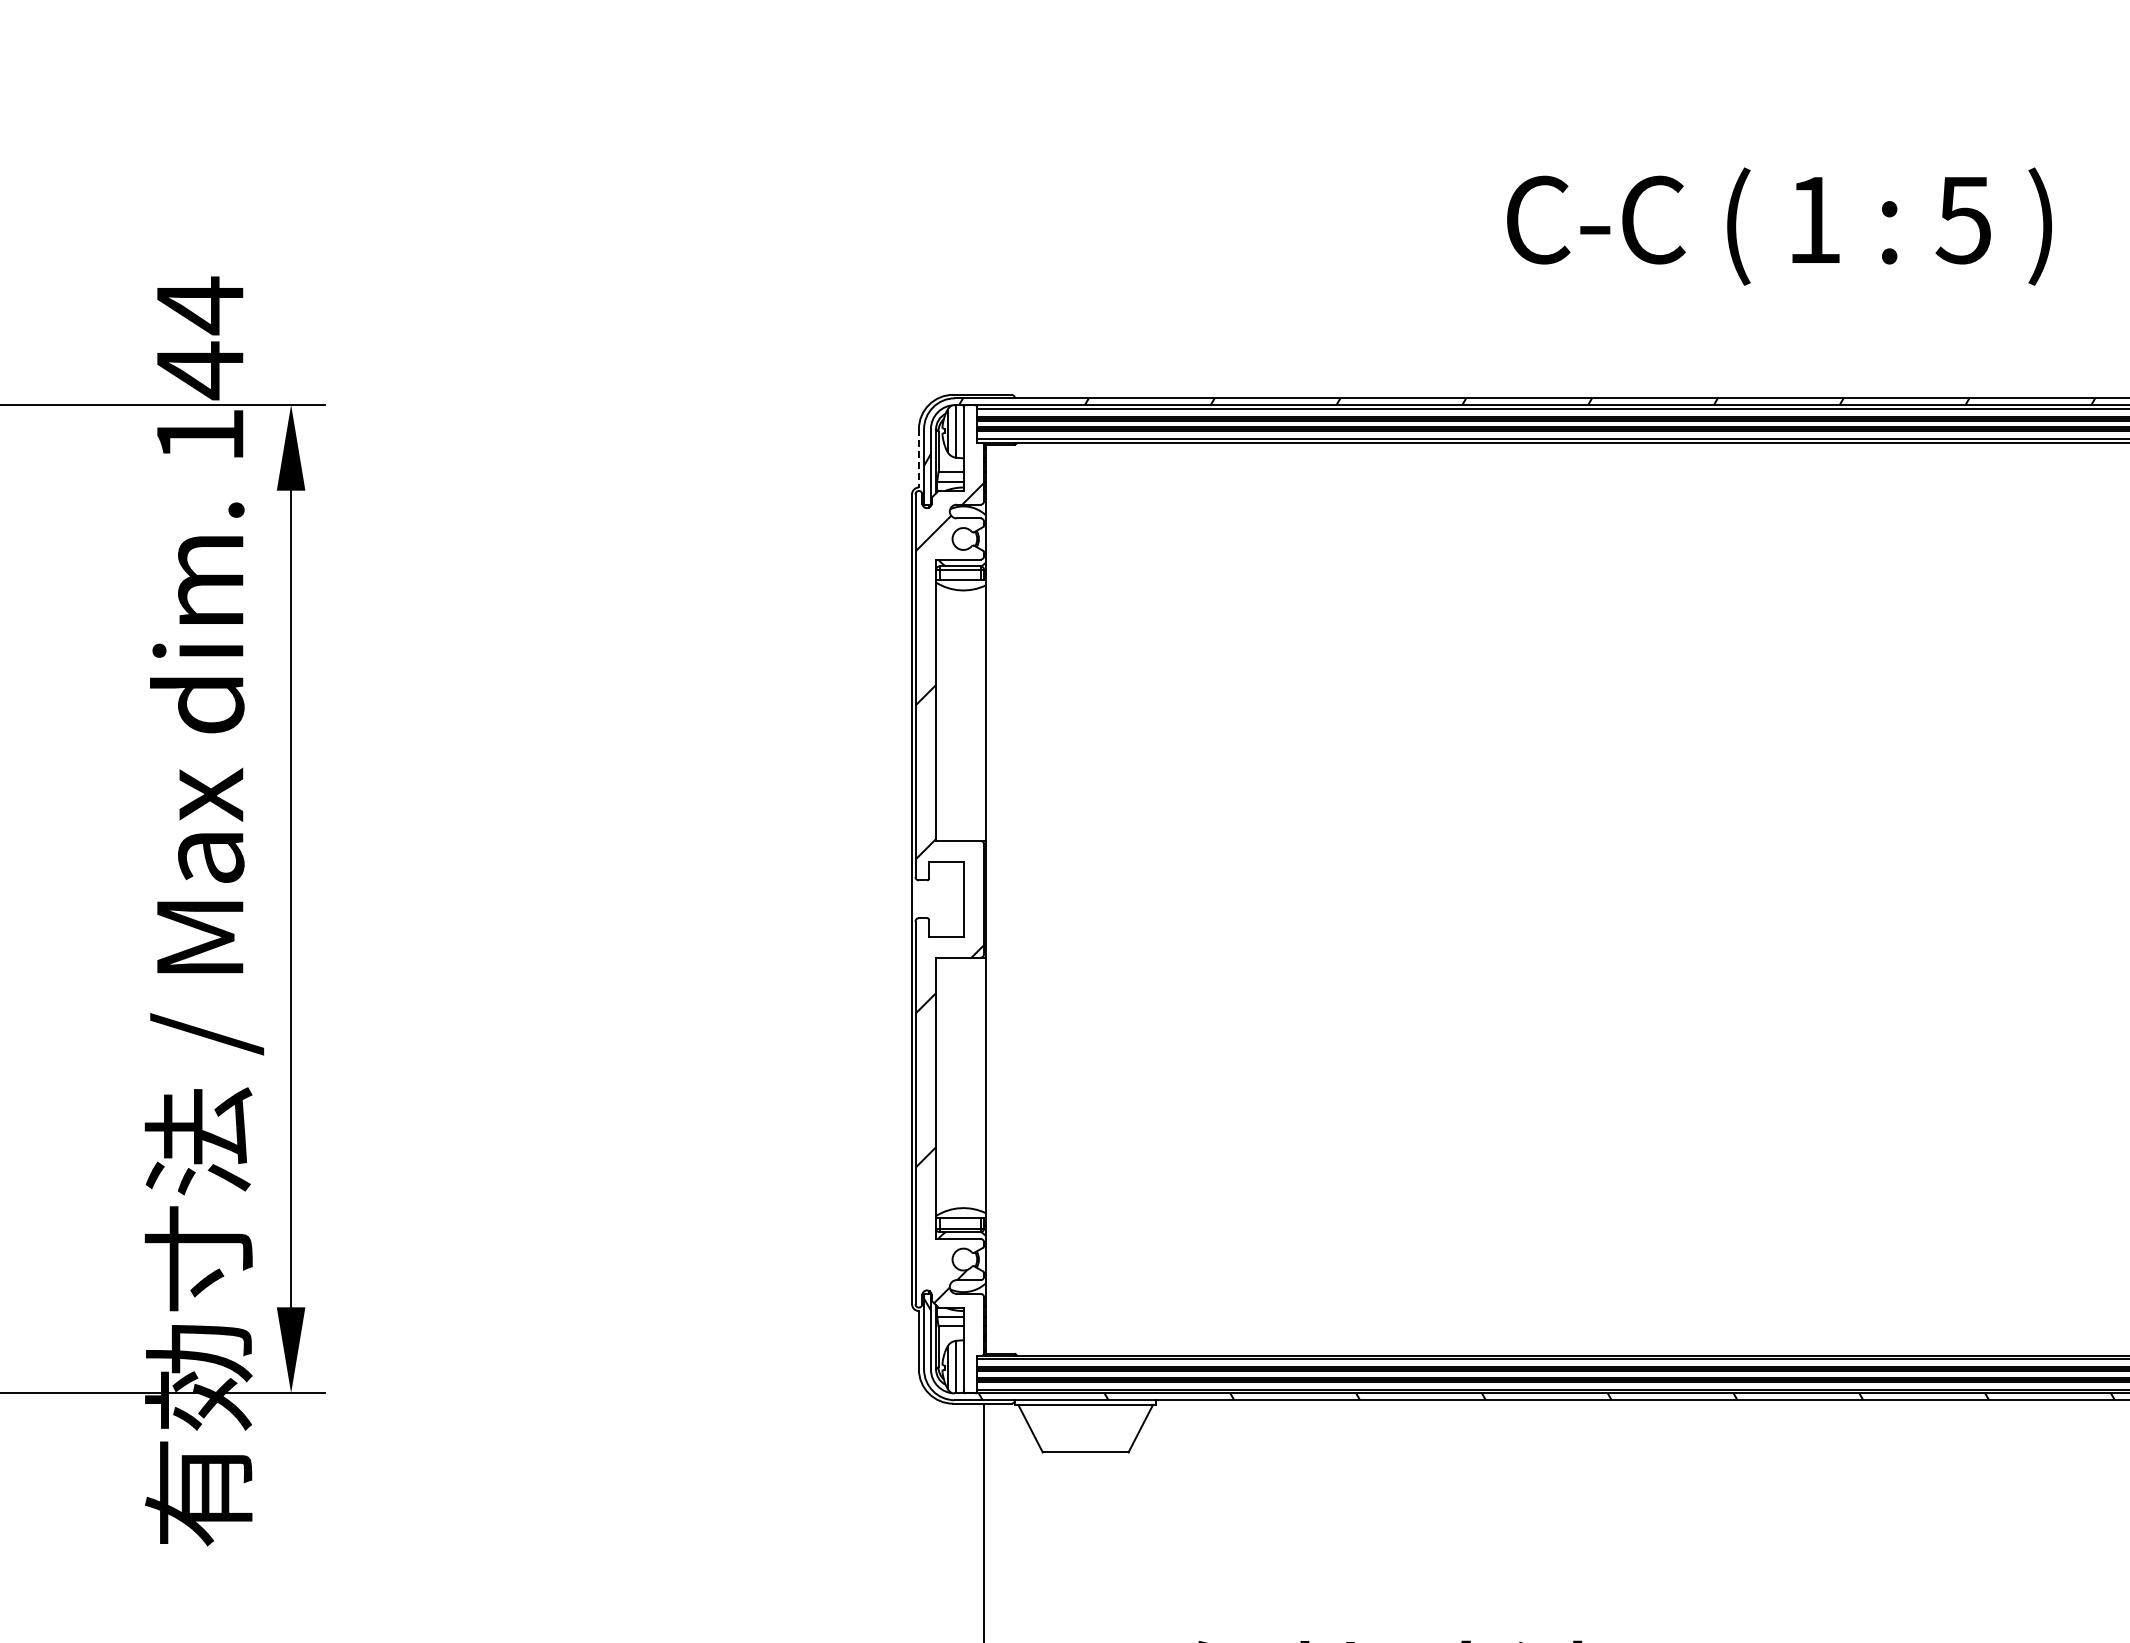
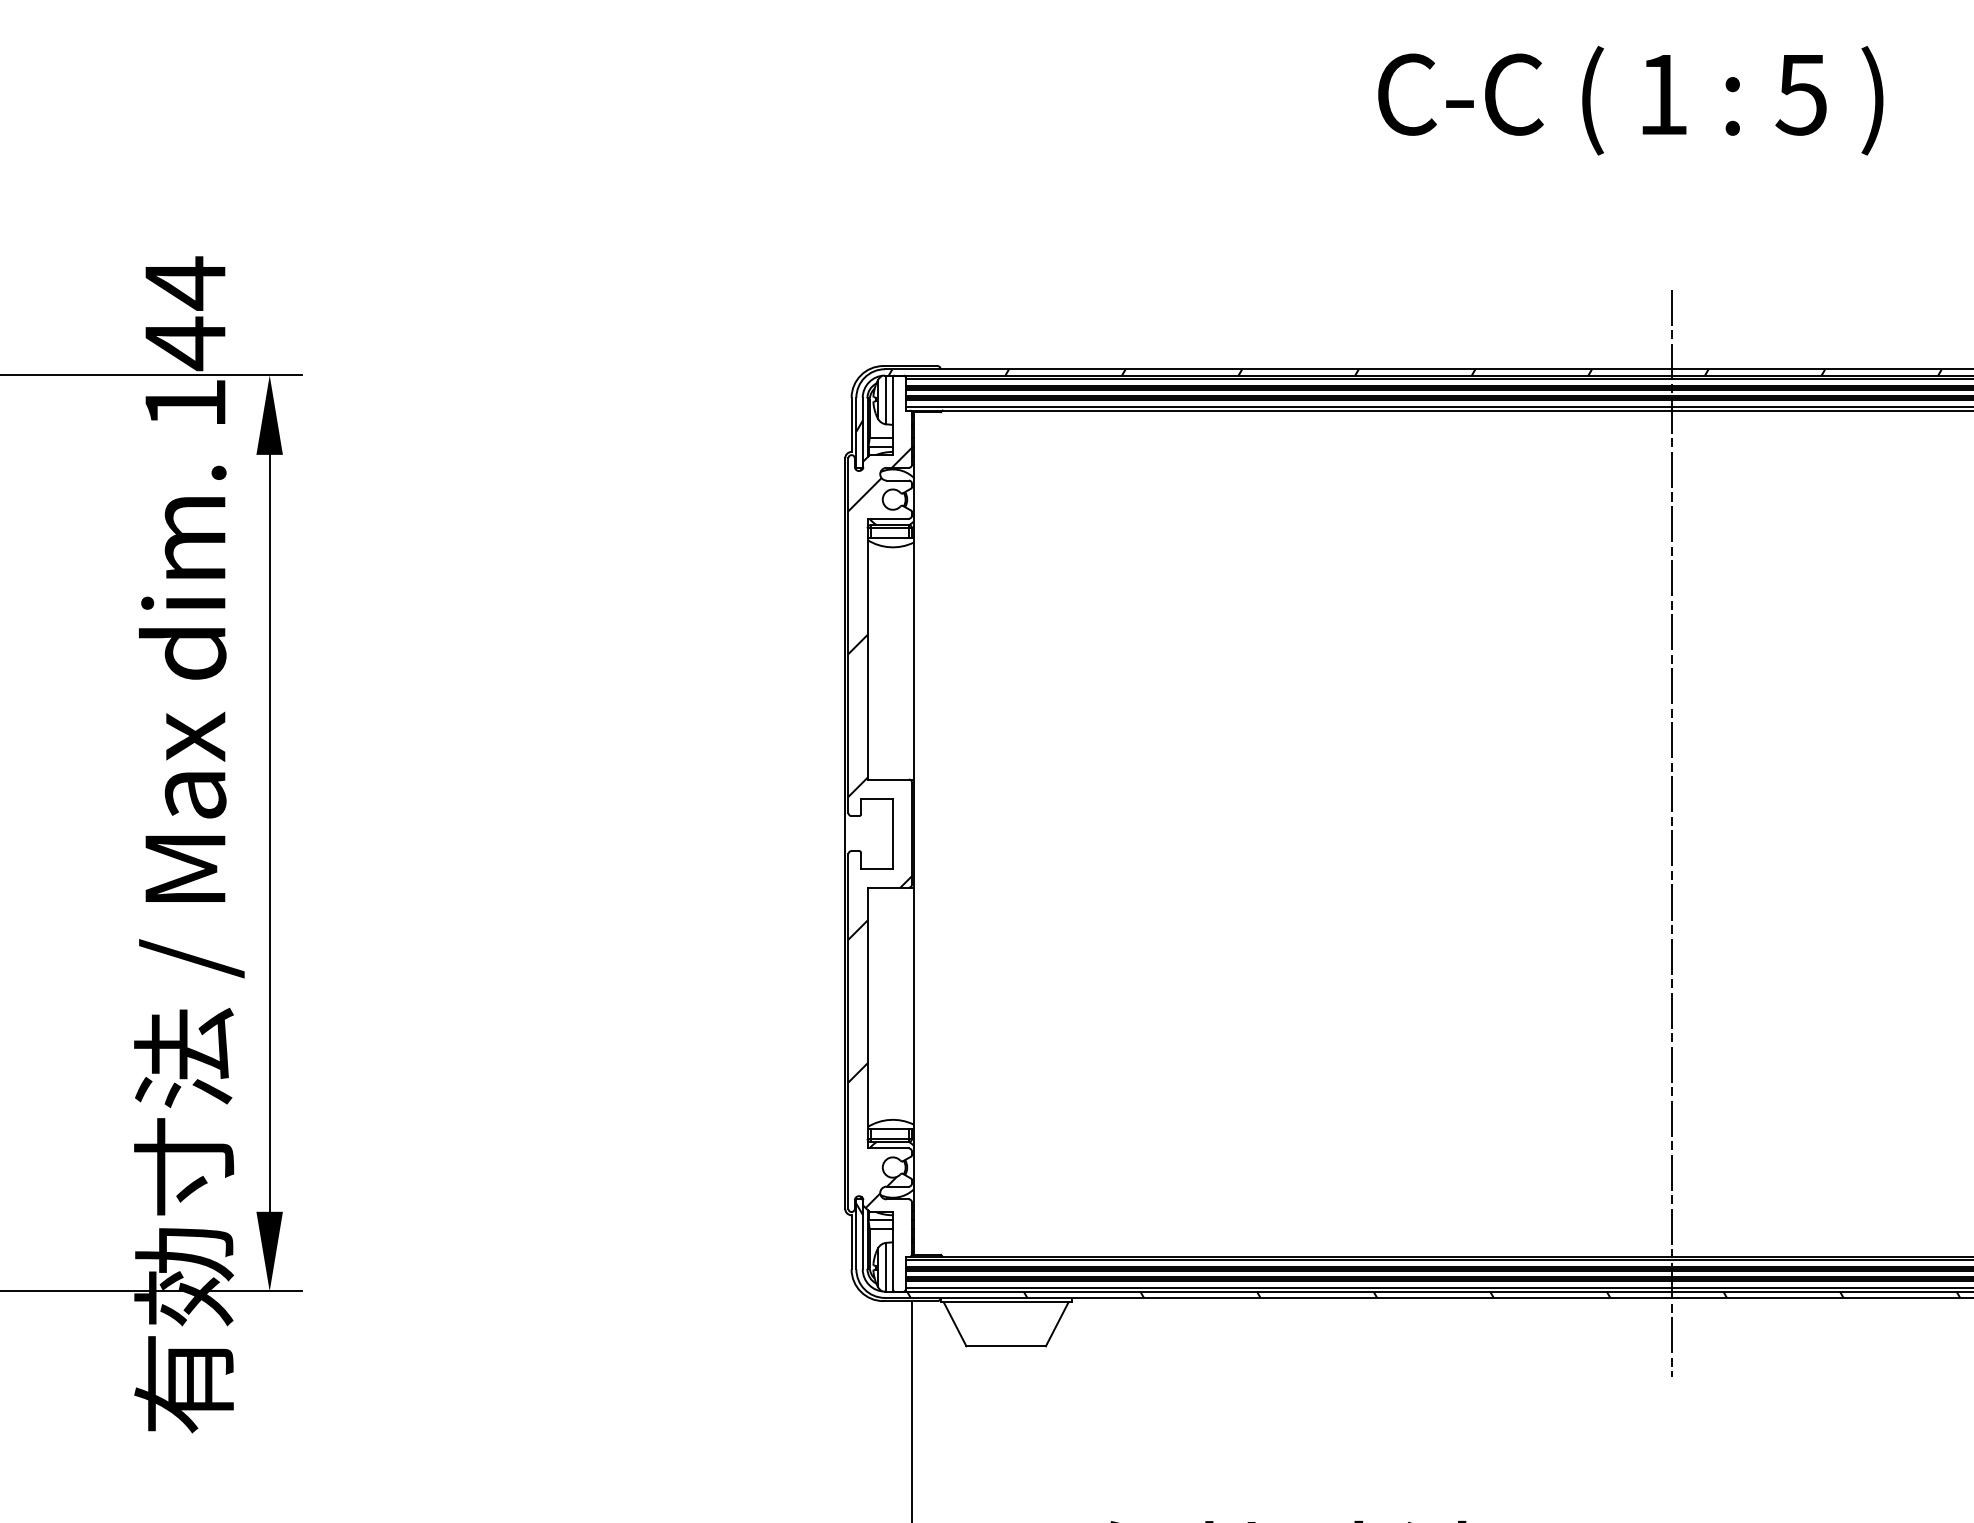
text: (1779, 226) -> (1630, 100), moved
line: (918, 458) -> (851, 425), dashed -> solid
line: (1804, 899) -> (1672, 833), added

